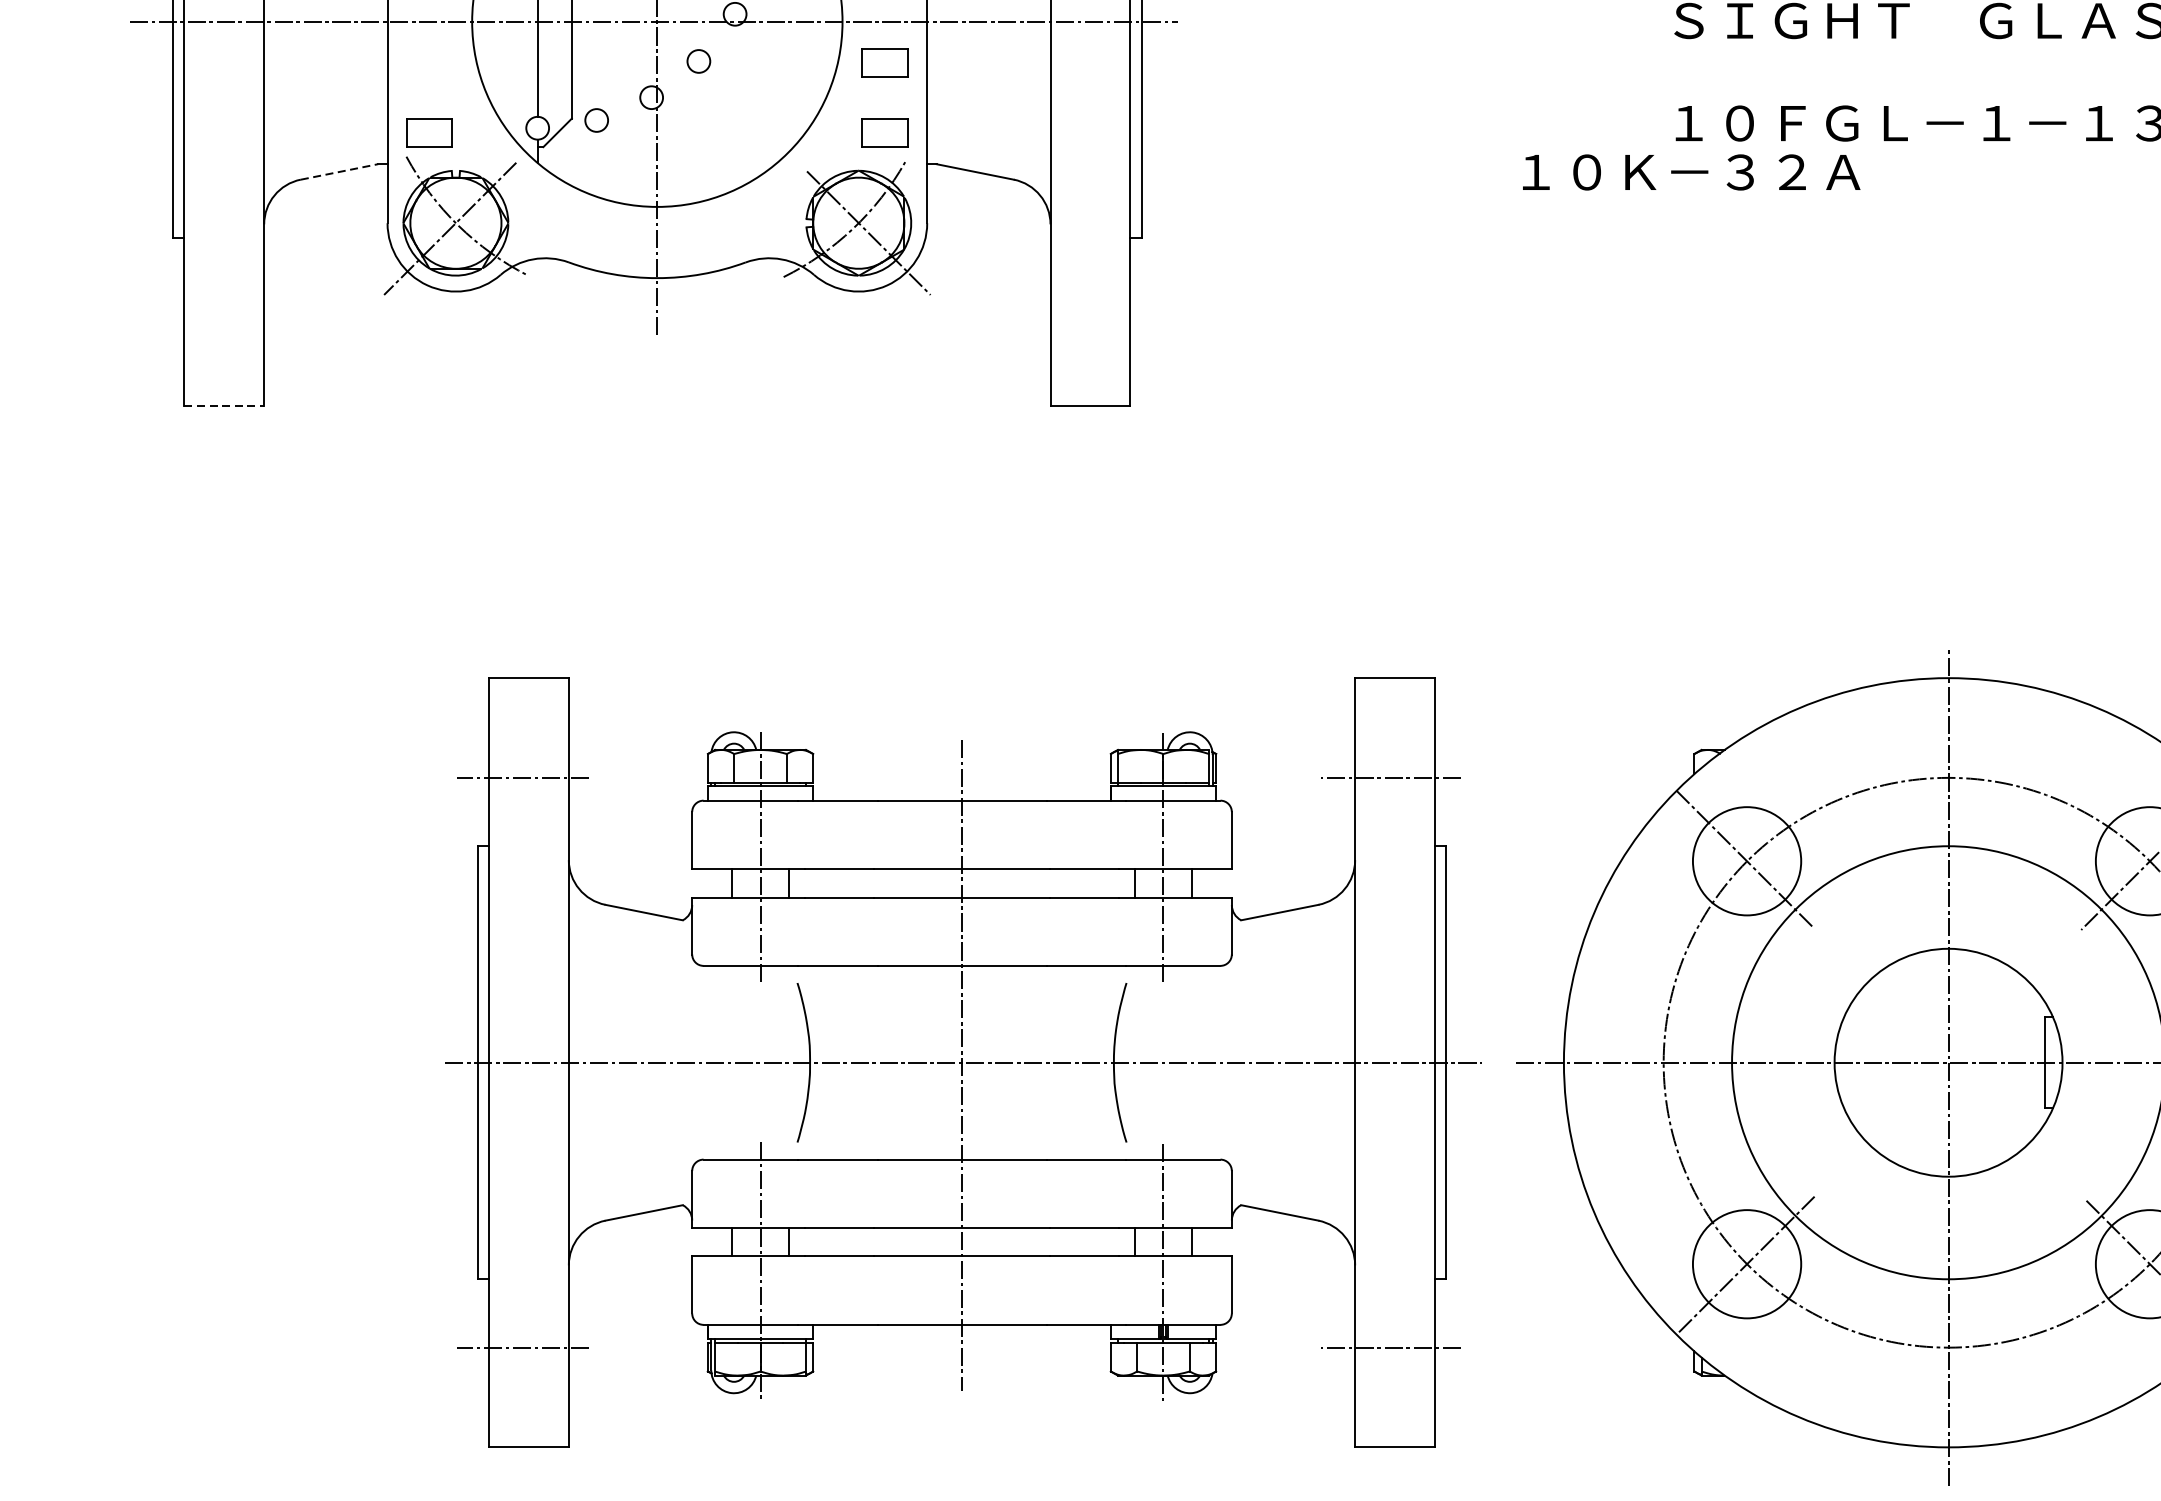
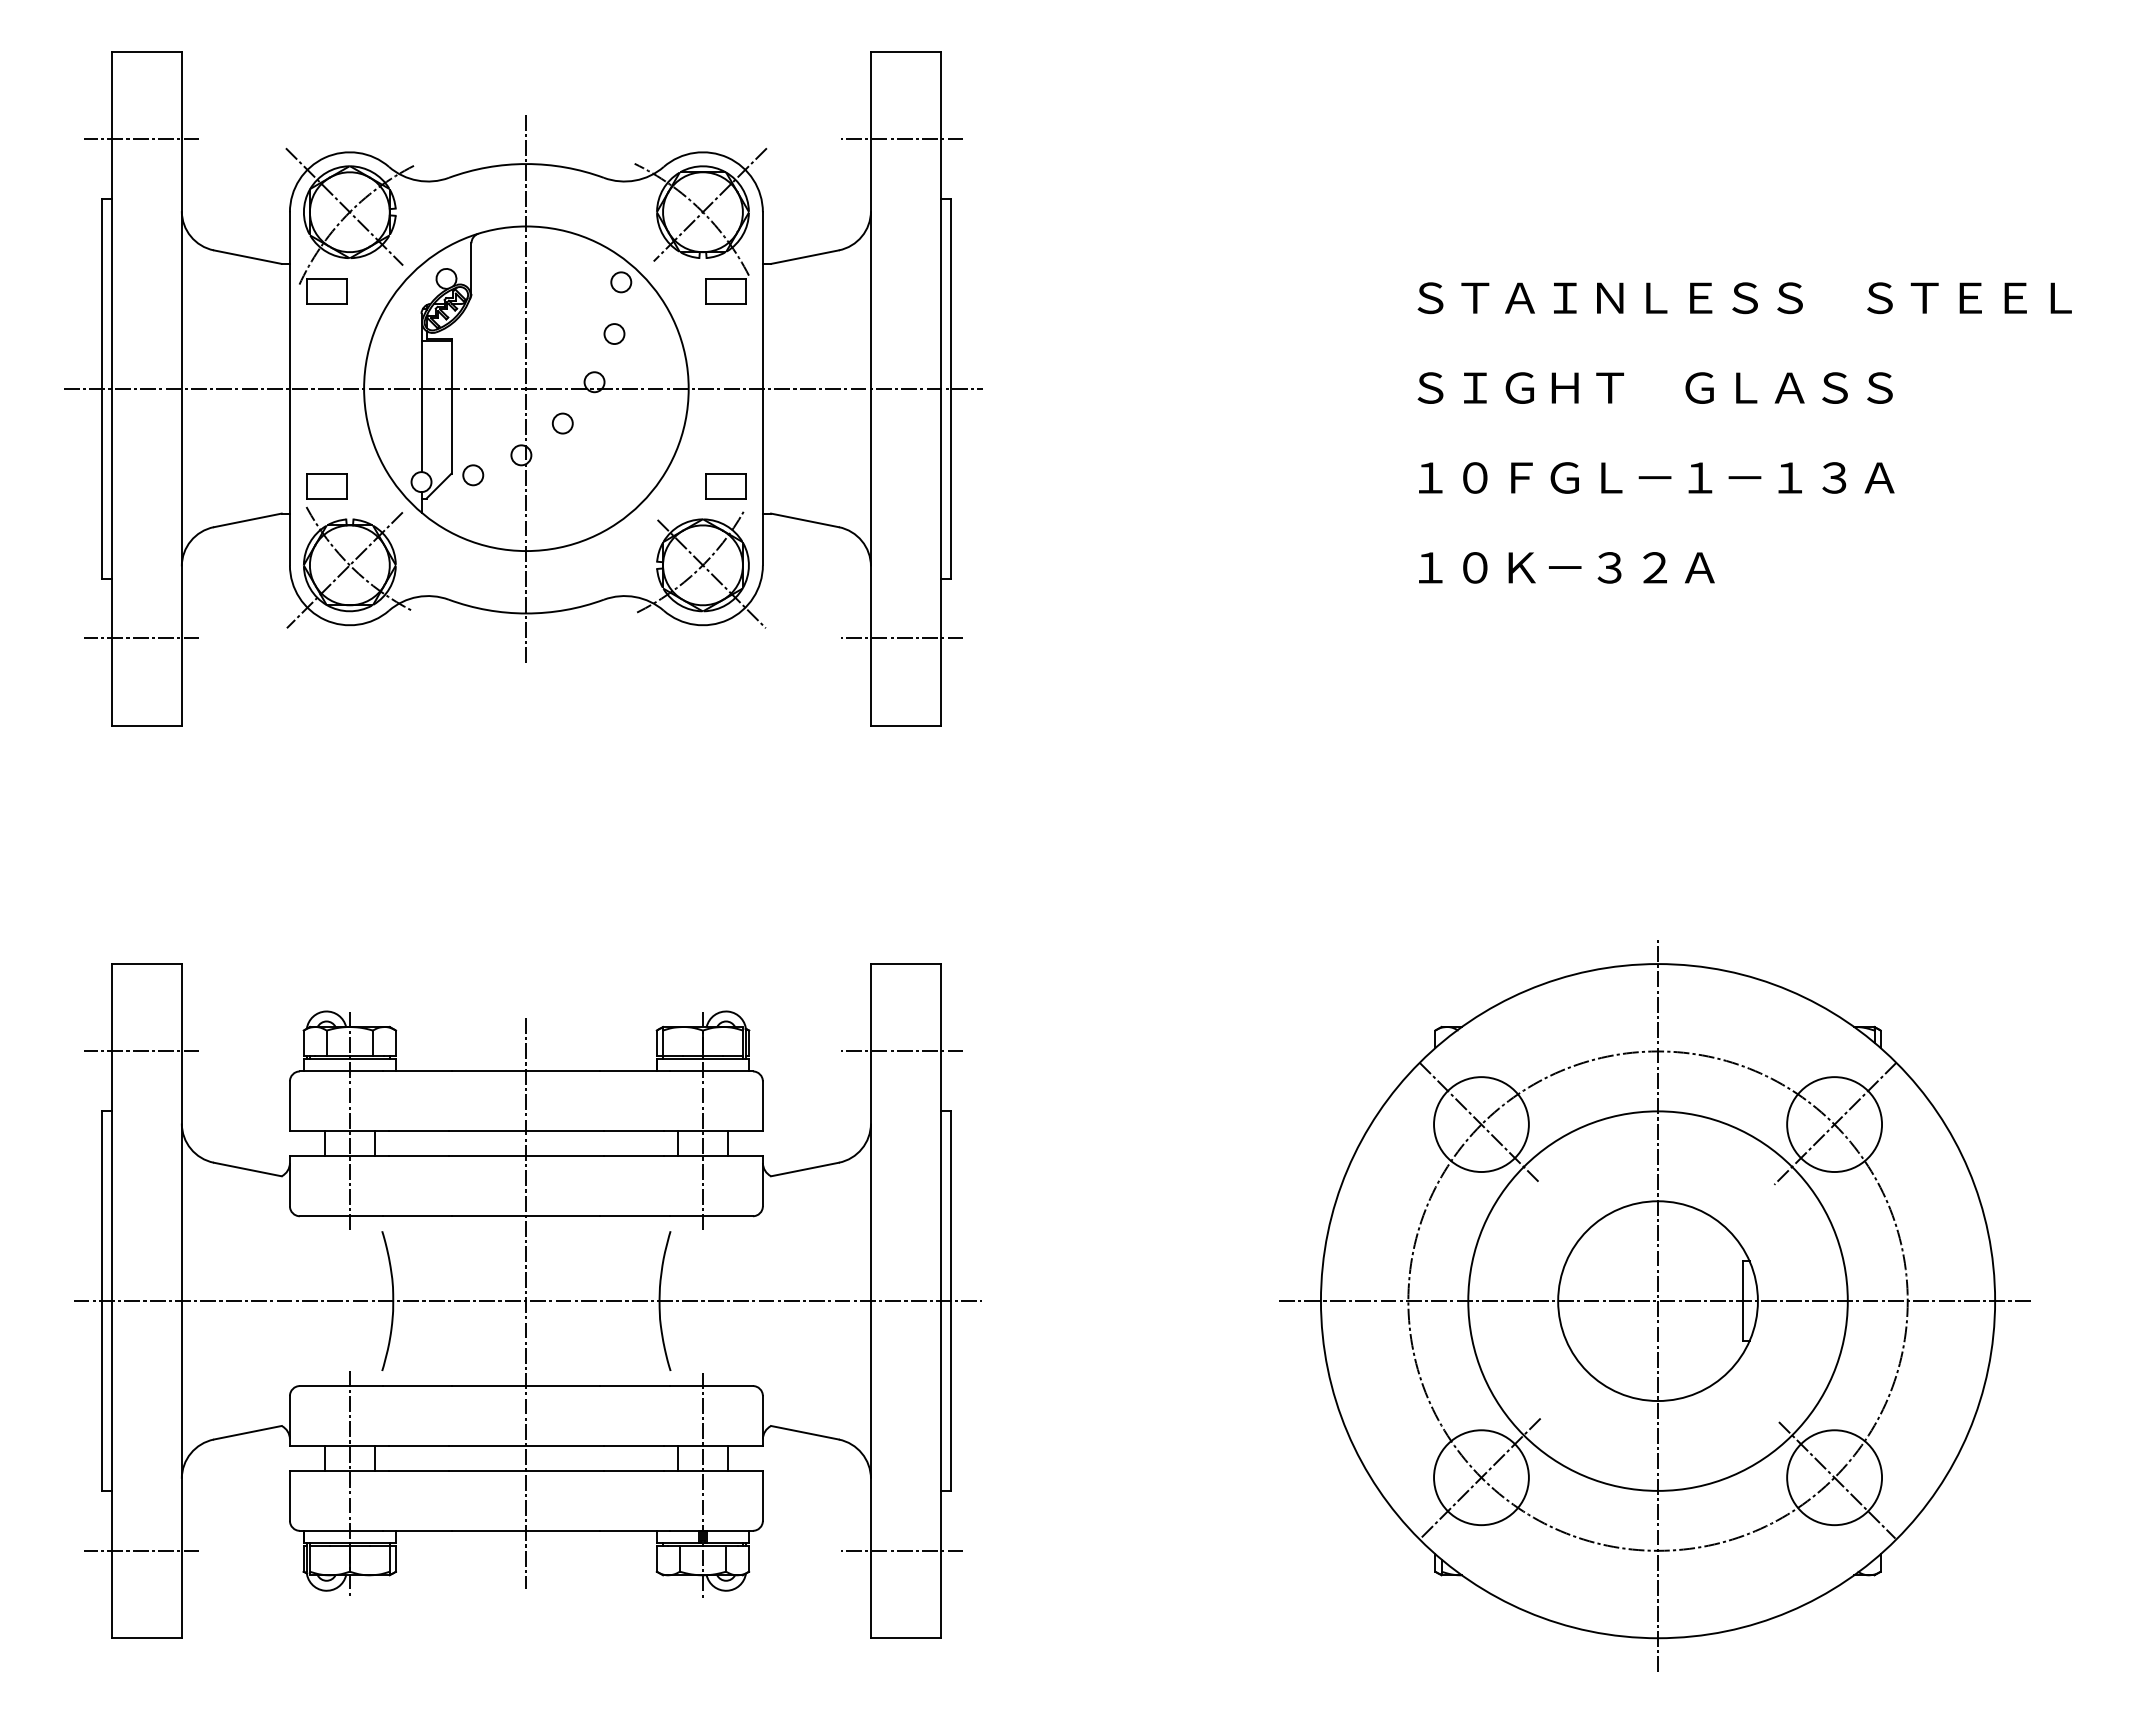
part: (884, 63) -> (725, 425), removed
line: (339, 172) -> (247, 520), dashed -> solid
text: (1691, 172) -> (1566, 567), moved
line: (218, 306) -> (141, 638), added
line: (1085, 306) -> (901, 638), added
line: (223, 405) -> (146, 725), dashed -> solid
part: (963, 1062) -> (527, 1300), moved

